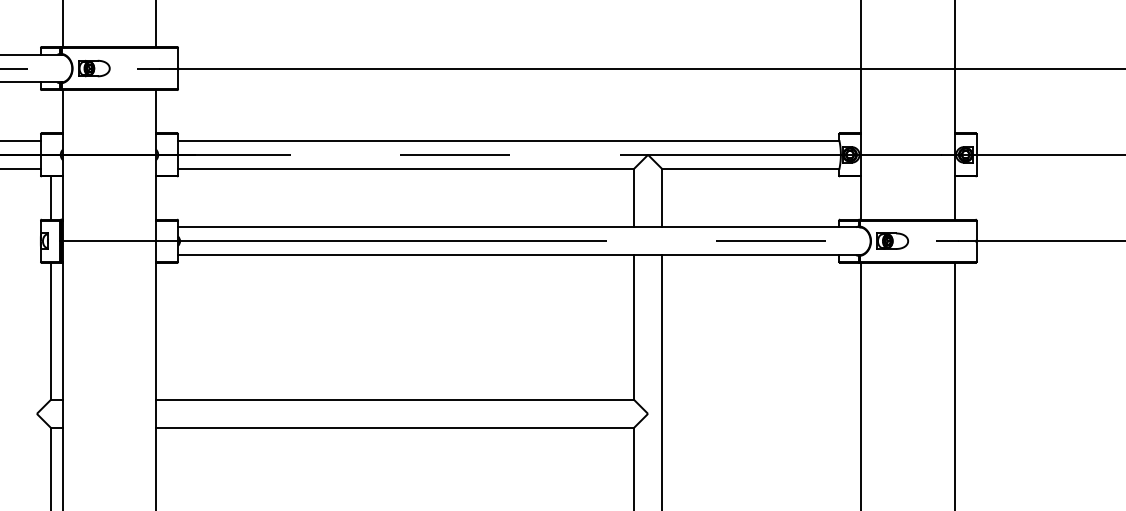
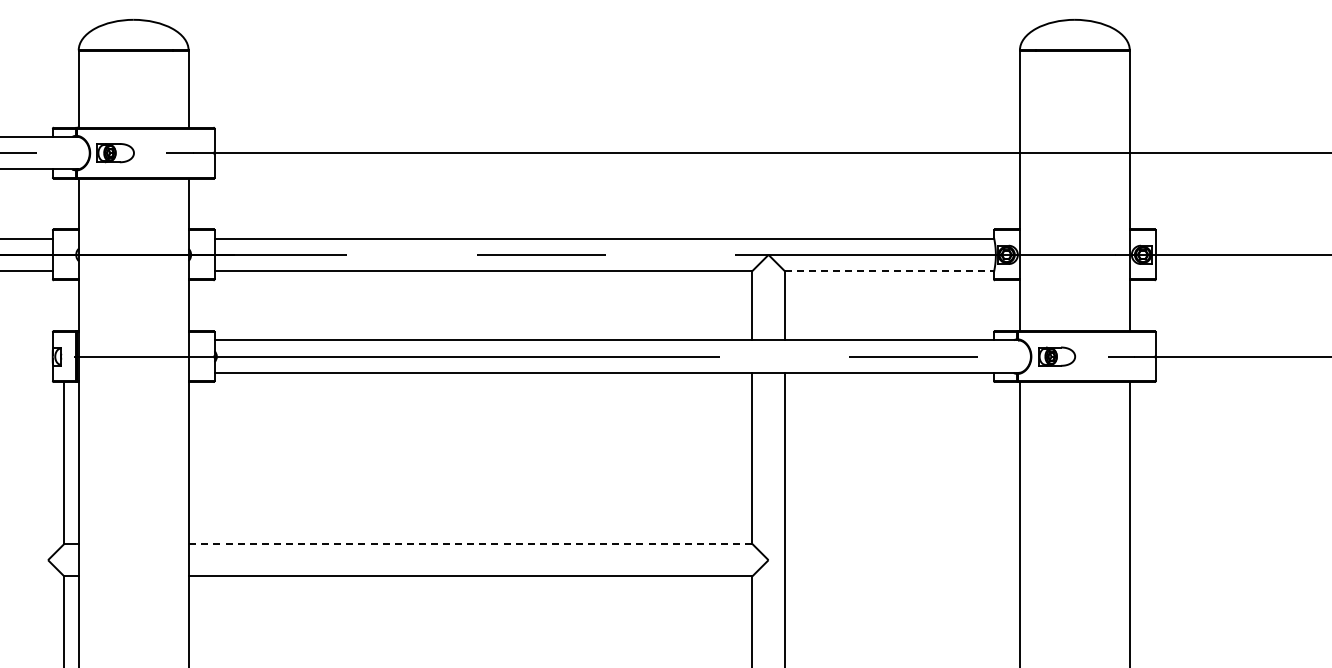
line: (750, 168) -> (889, 271), solid -> dashed
line: (50, 197) -> (64, 305), removed
line: (395, 399) -> (470, 543), solid -> dashed

